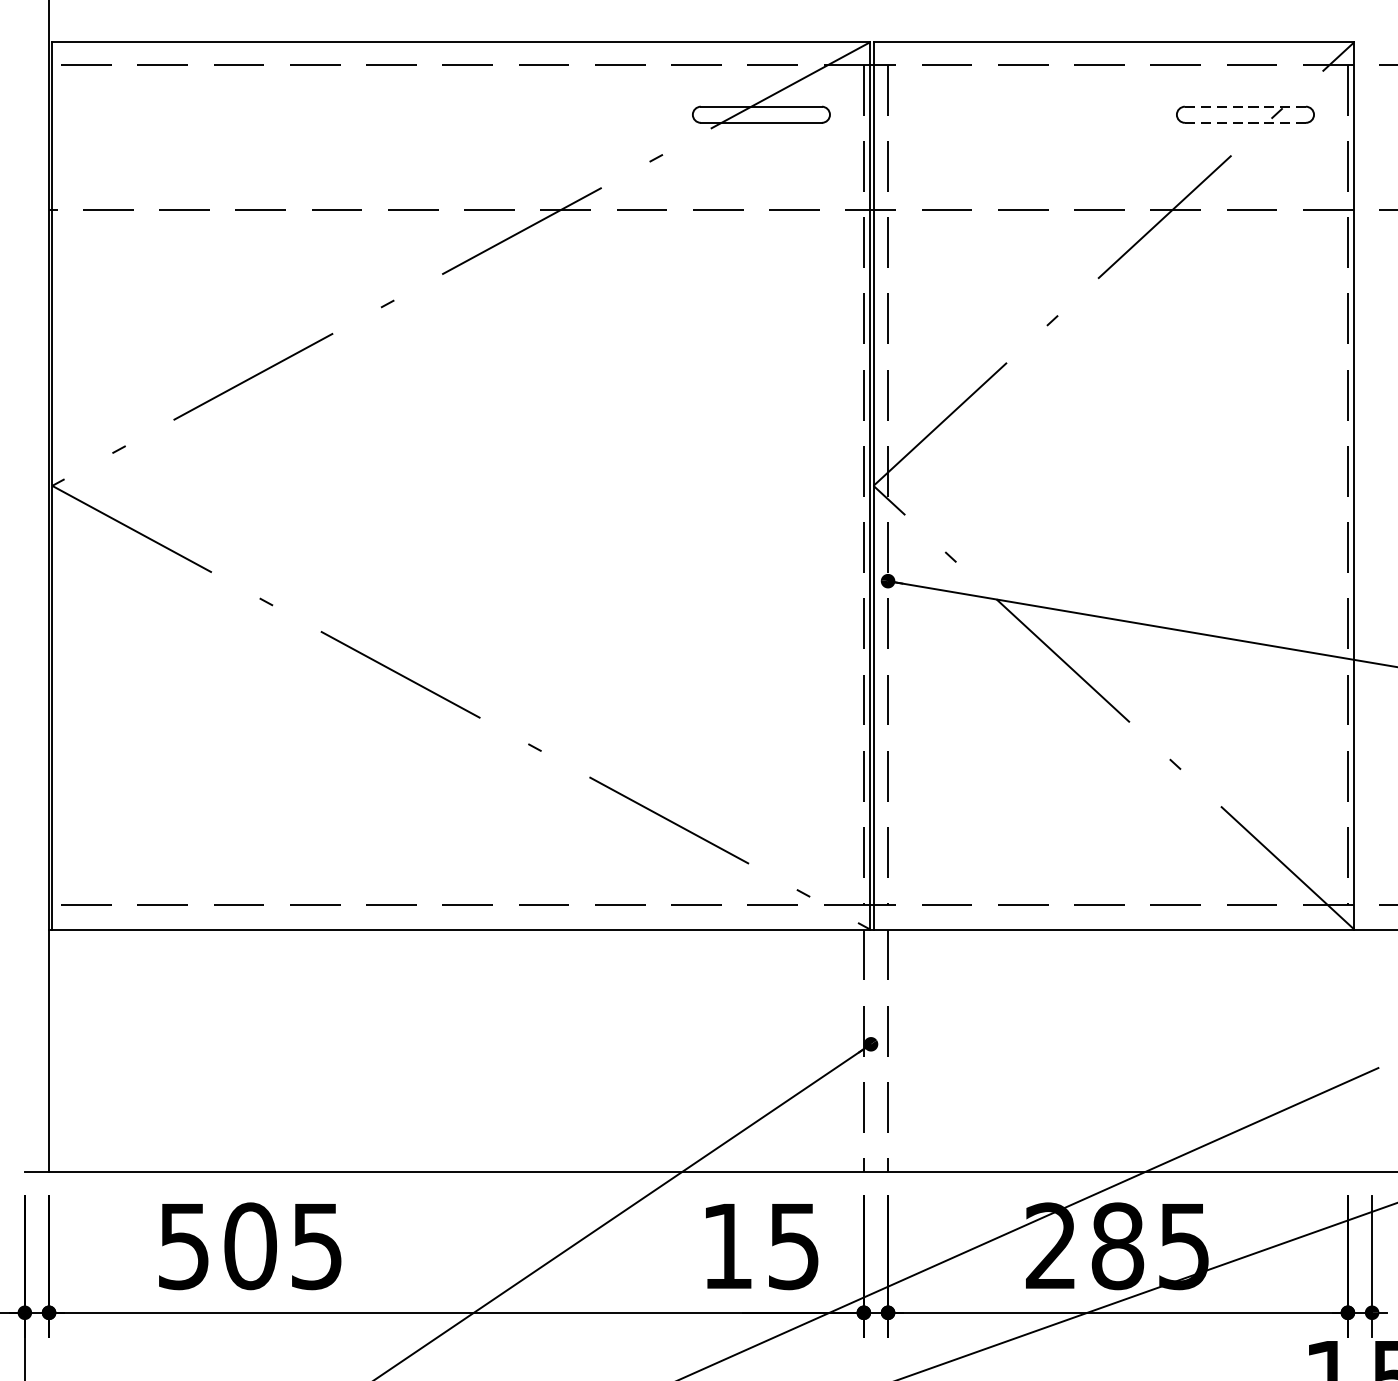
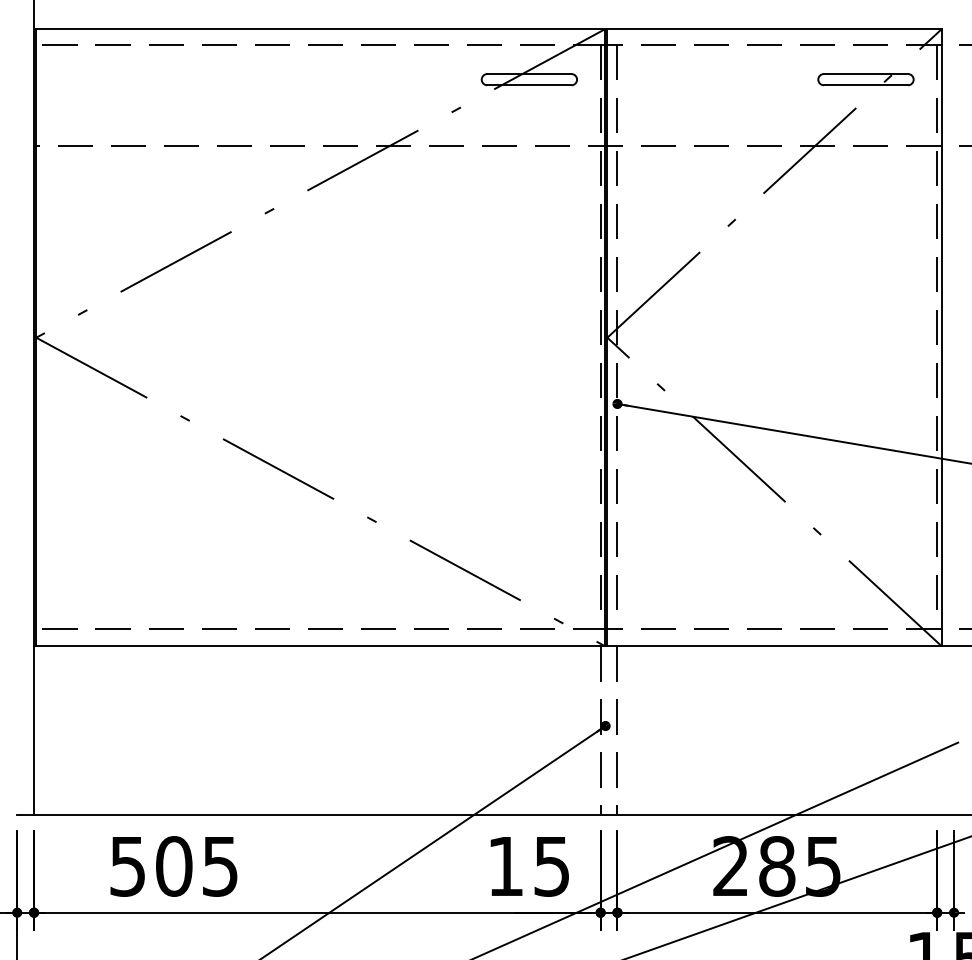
line: (1244, 107) -> (865, 74), dashed -> solid
line: (1244, 123) -> (865, 85), dashed -> solid

